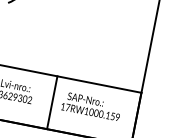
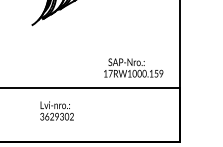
line: (52, 102) -> (94, 114), removed
text: (91, 105) -> (133, 67), moved

